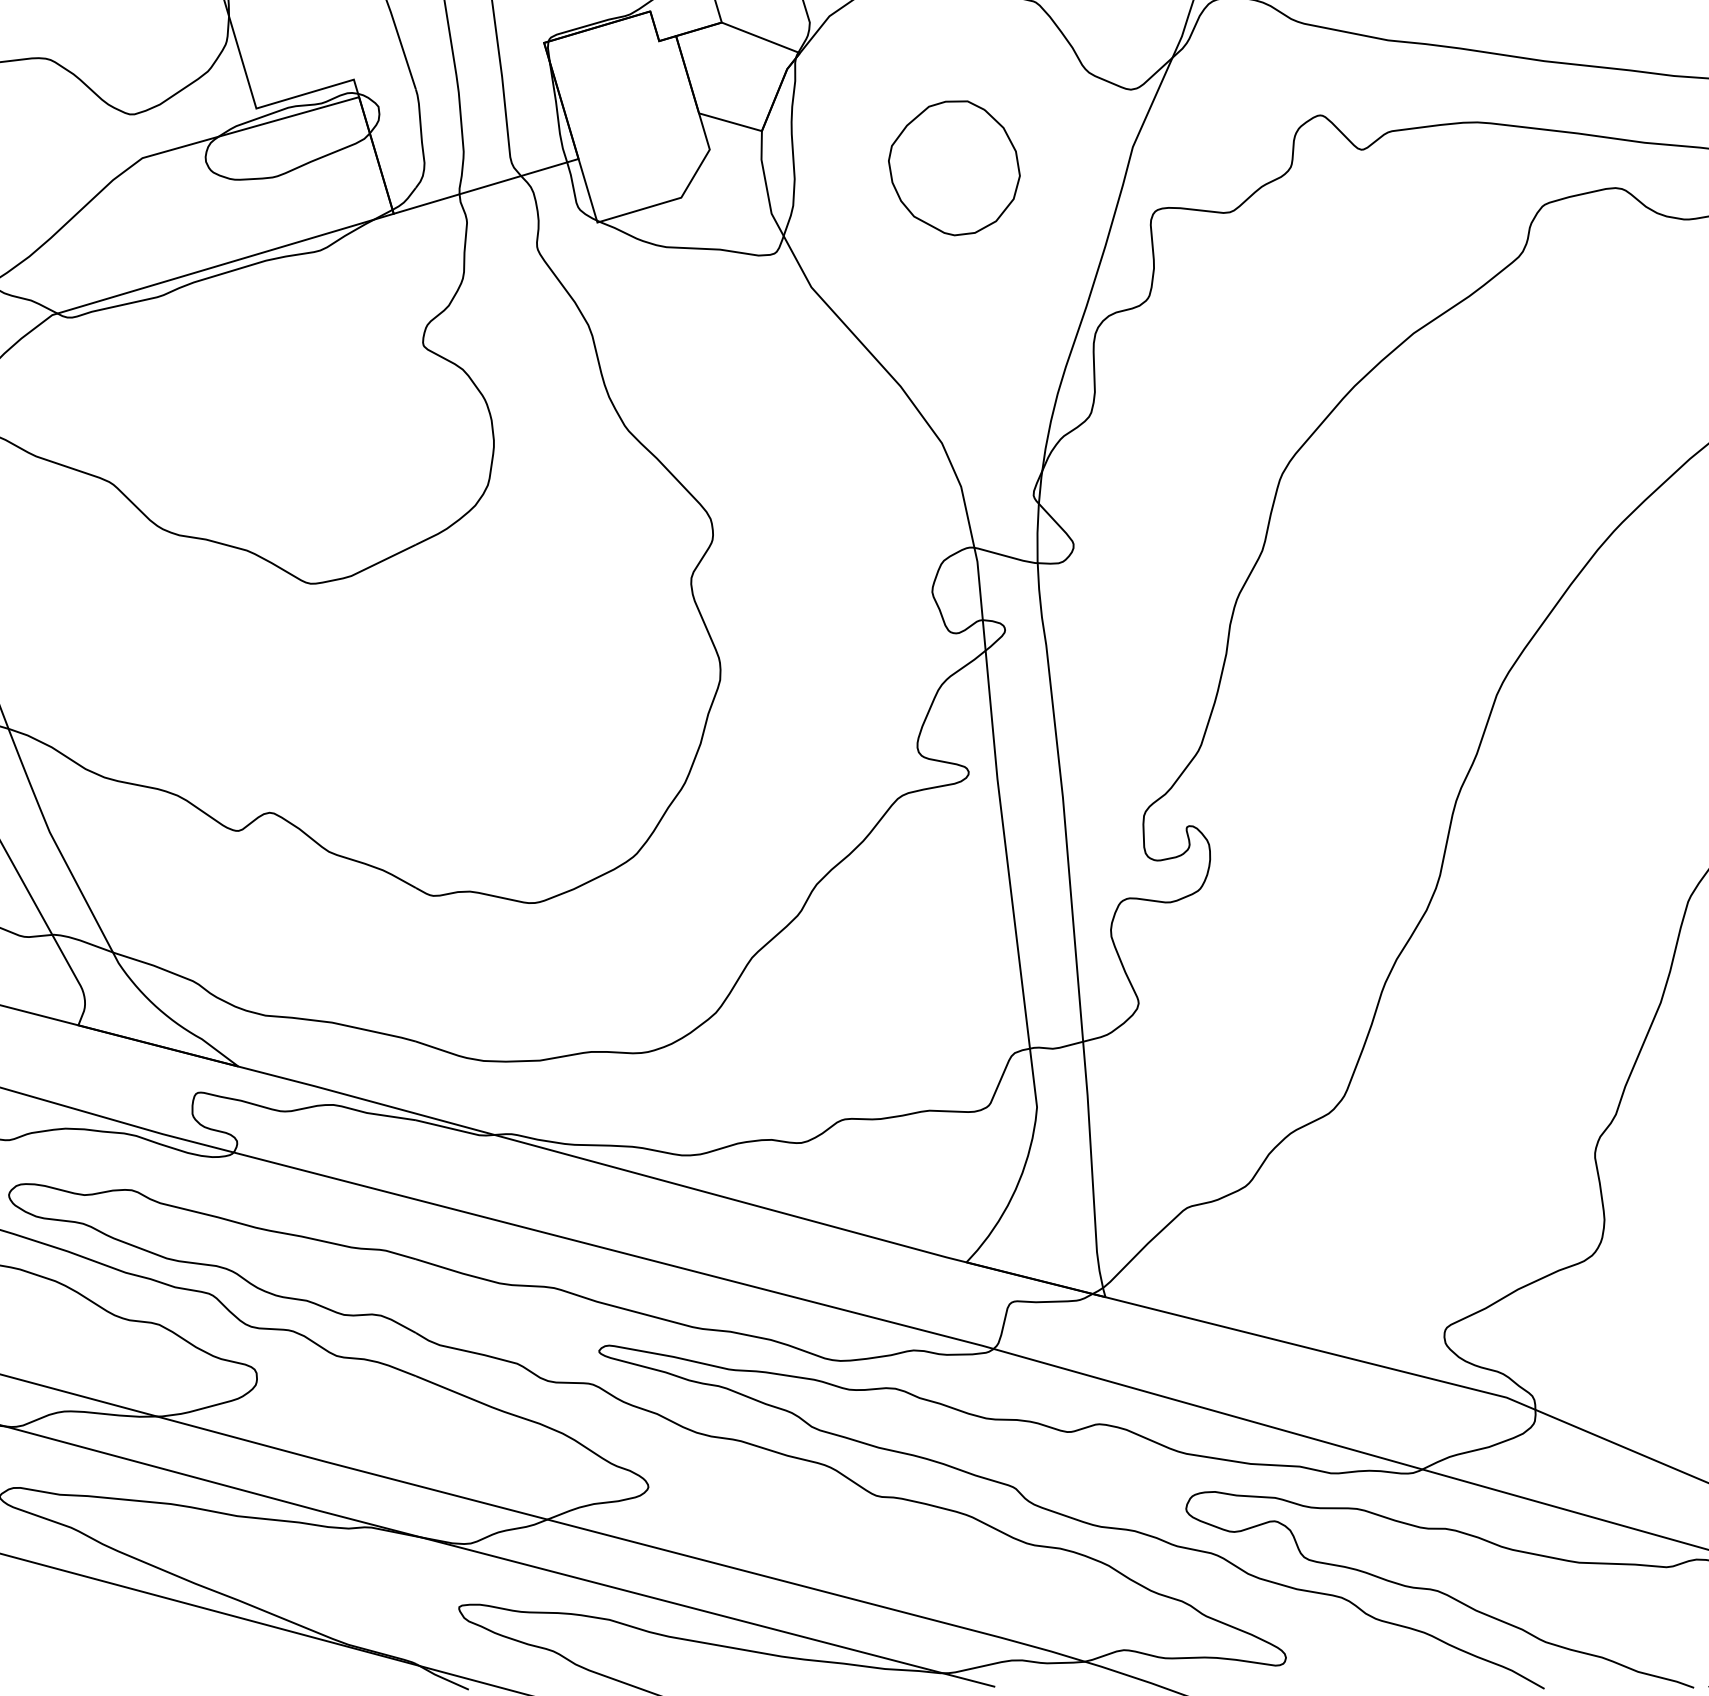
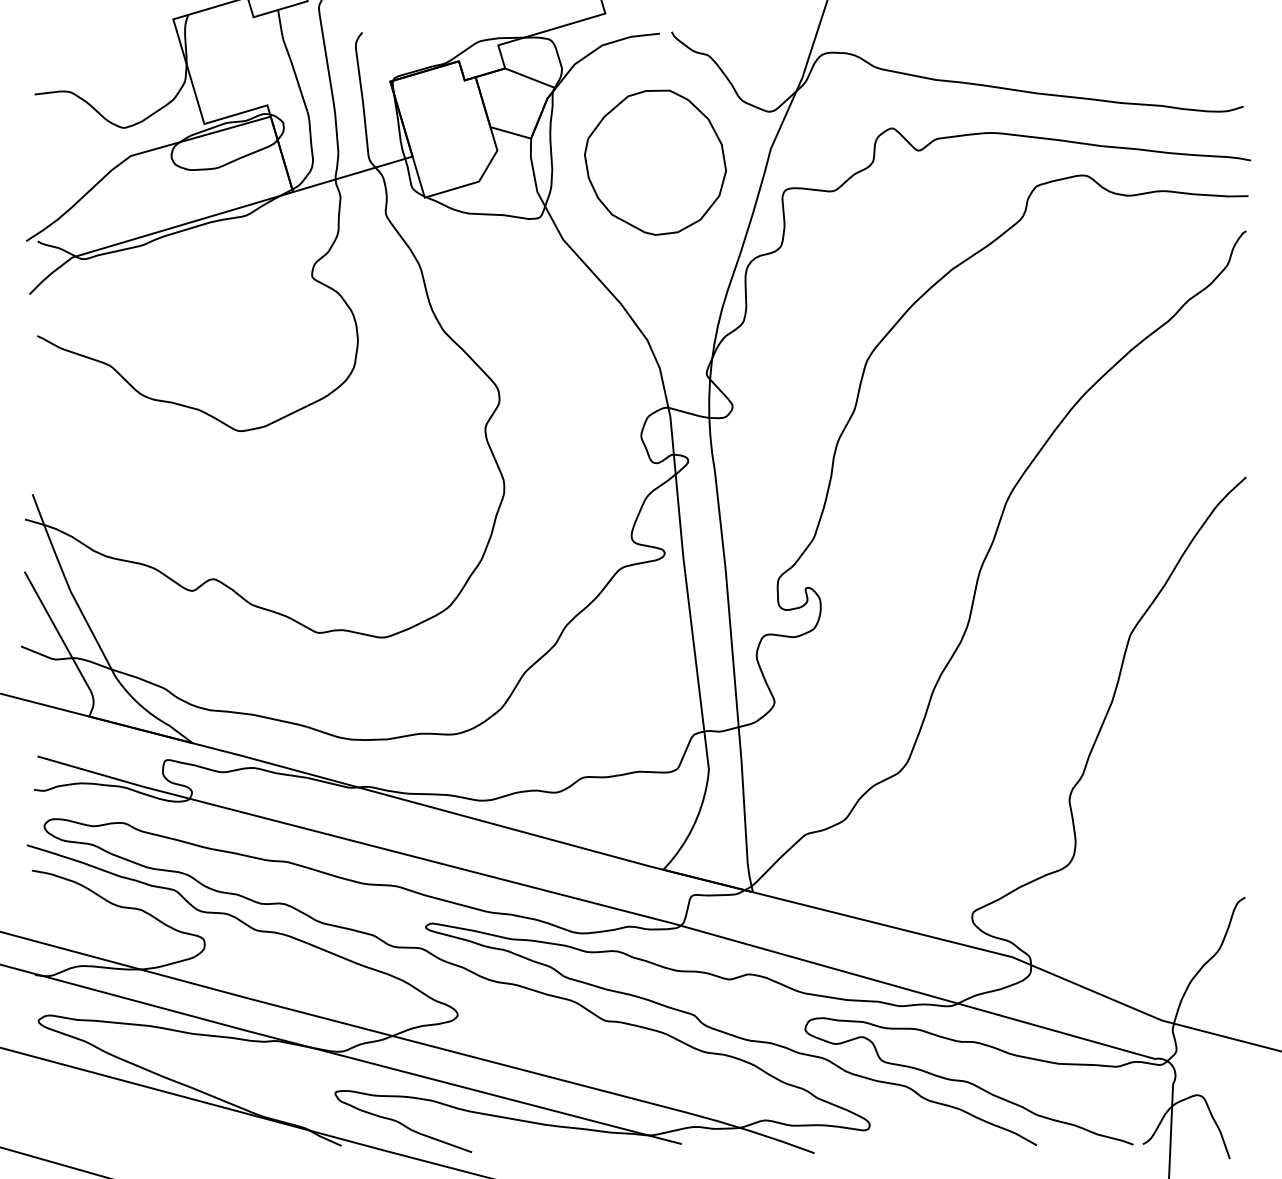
part: (954, 168) -> (655, 162), size x1.67

